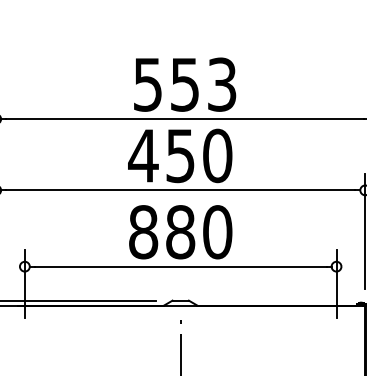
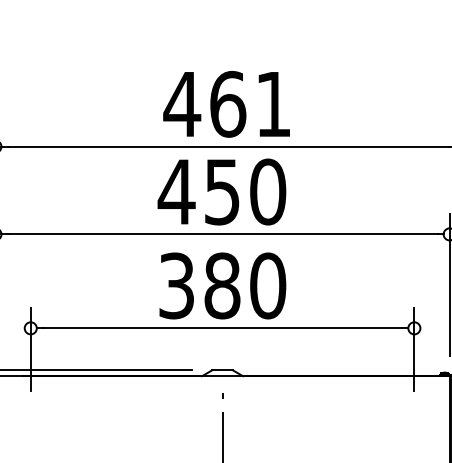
text: (184, 84) -> (227, 104), 553 -> 461
text: (143, 232) -> (176, 286), 880 -> 380

